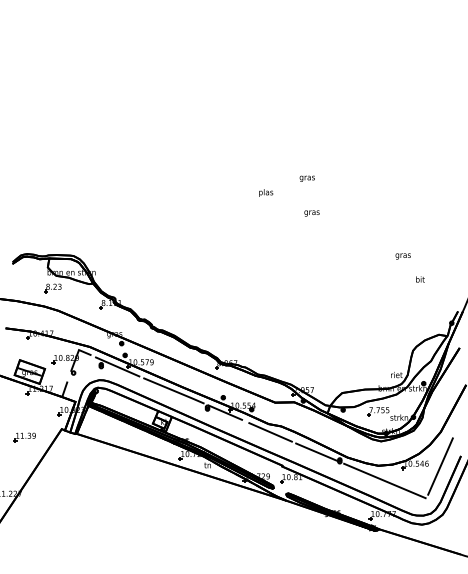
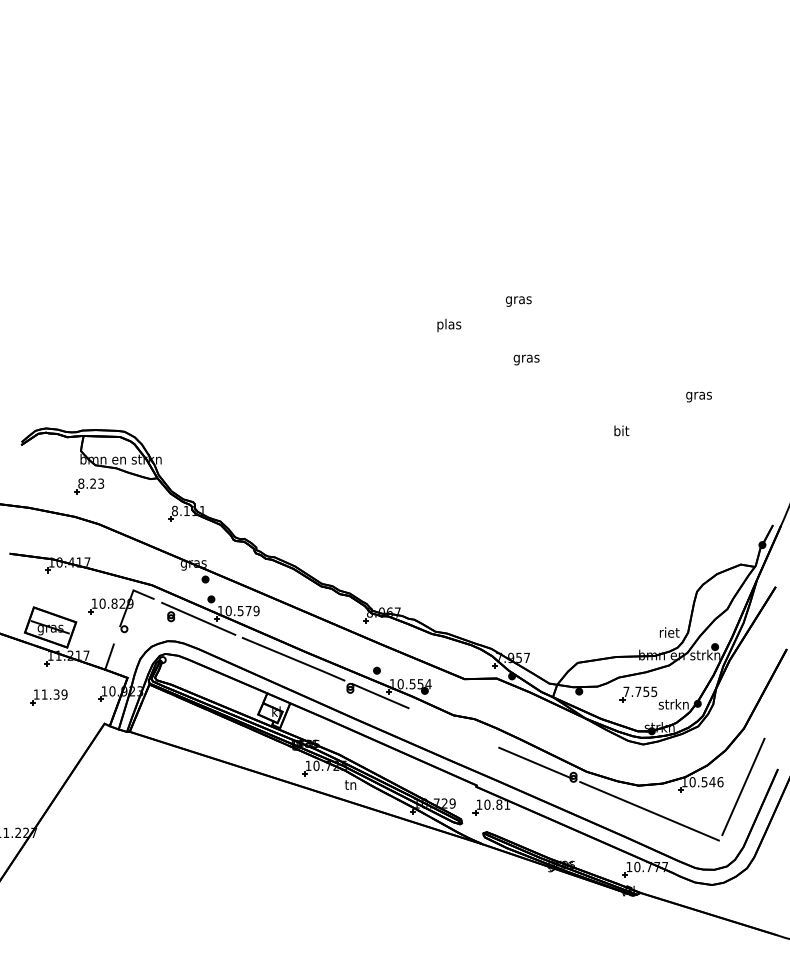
text: (402, 256) -> (697, 397), moved
text: (420, 279) -> (621, 430), moved
line: (270, 432) -> (456, 729), removed
part: (24, 437) -> (48, 697), moved

